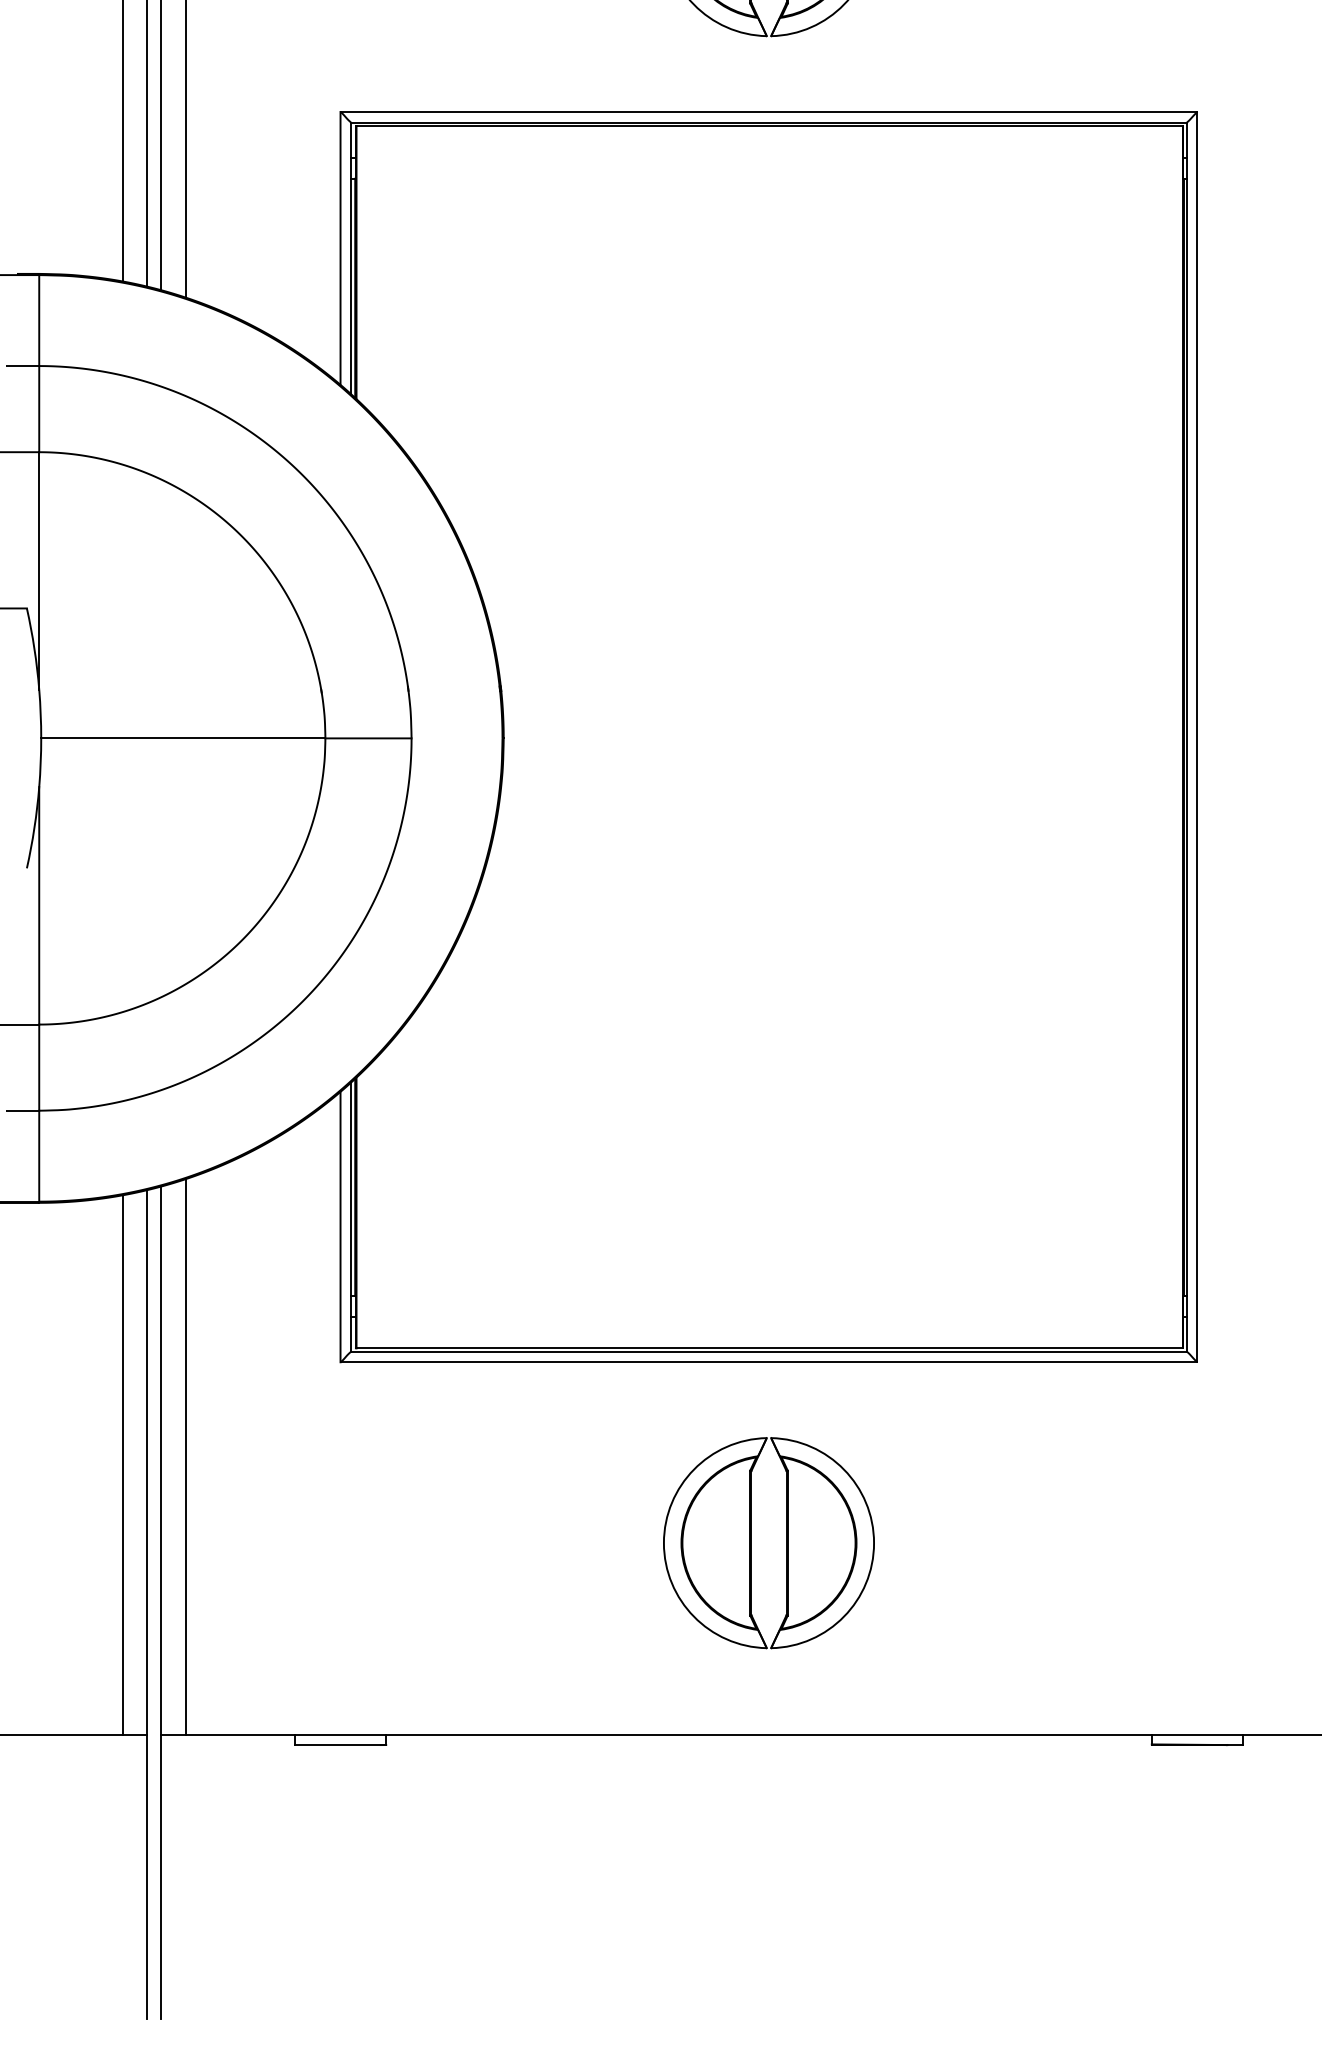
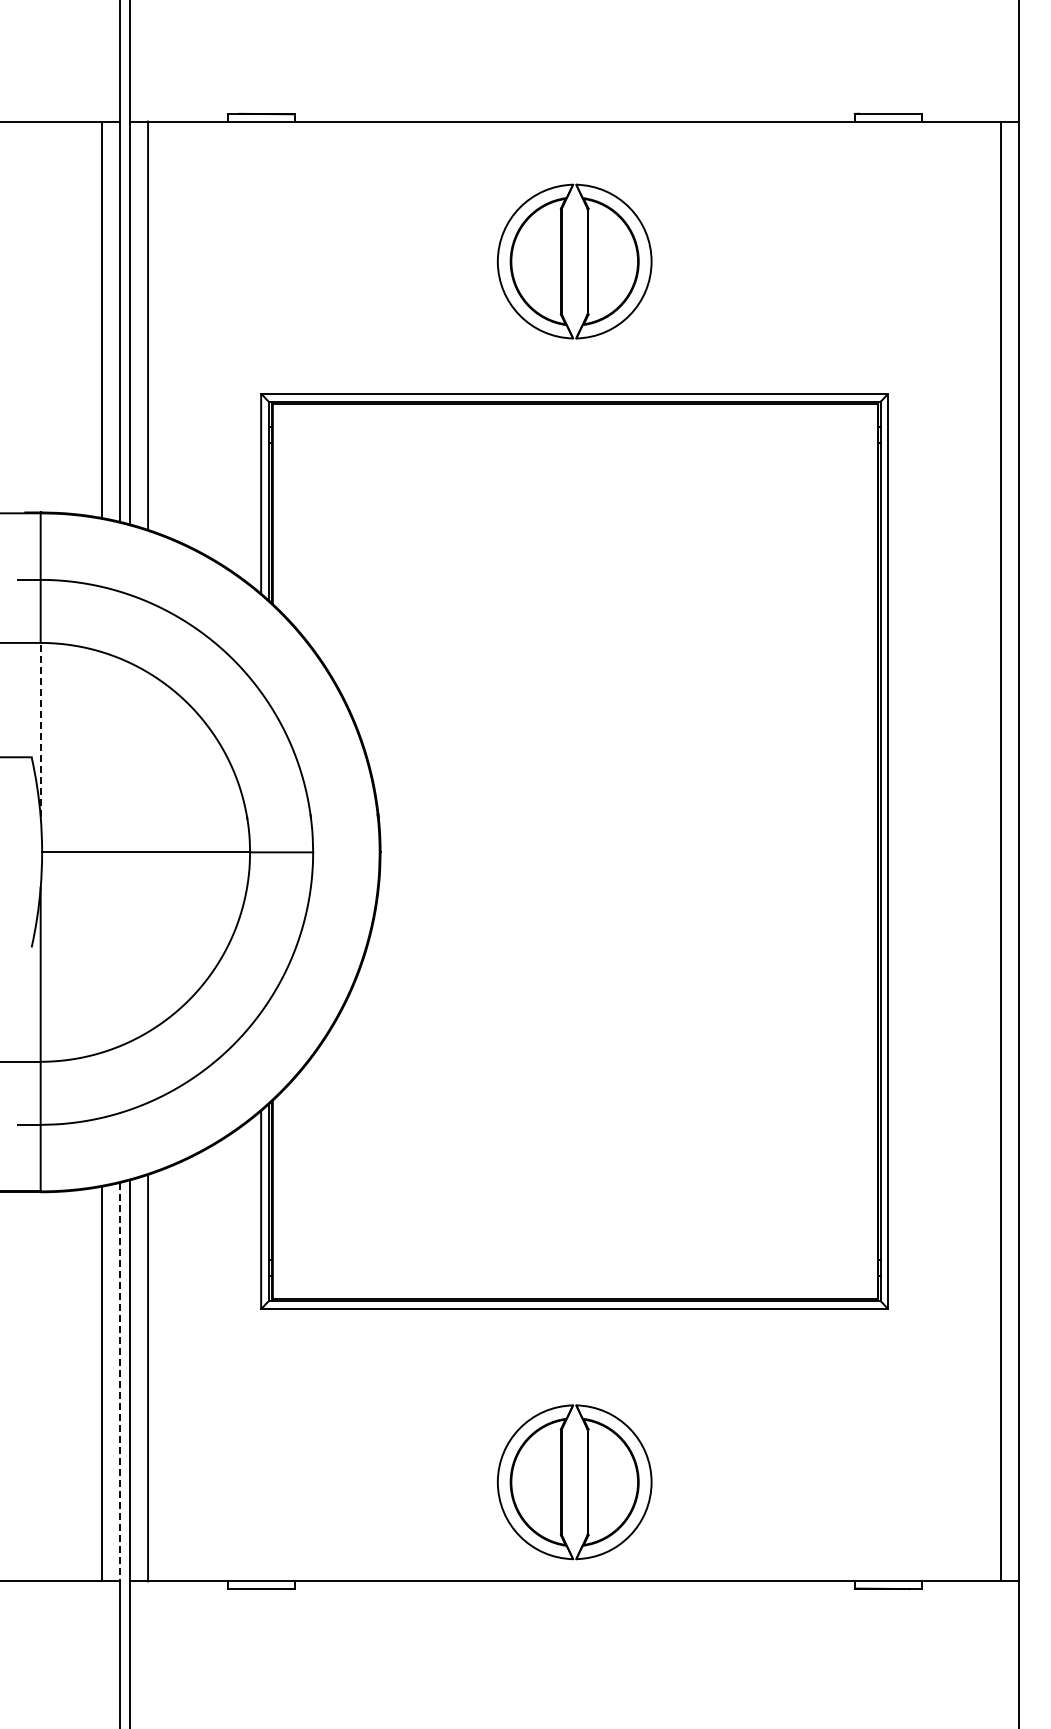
line: (38, 570) -> (40, 729), solid -> dashed
line: (146, 1462) -> (119, 1382), solid -> dashed
part: (768, 1543) -> (574, 1482), moved

